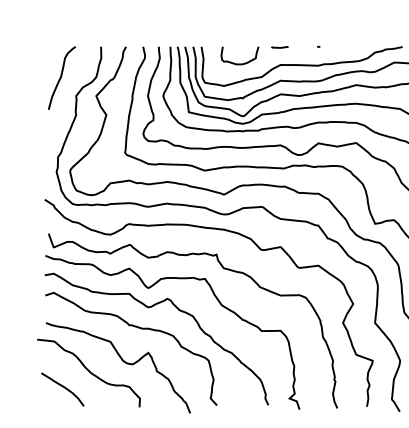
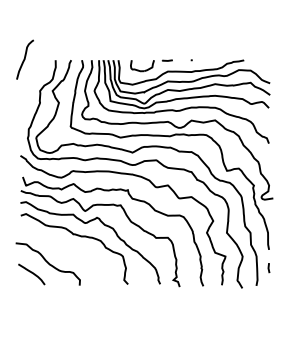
curve: (60, 77) -> (24, 59), moved
curve: (123, 362) -> (69, 257), removed

